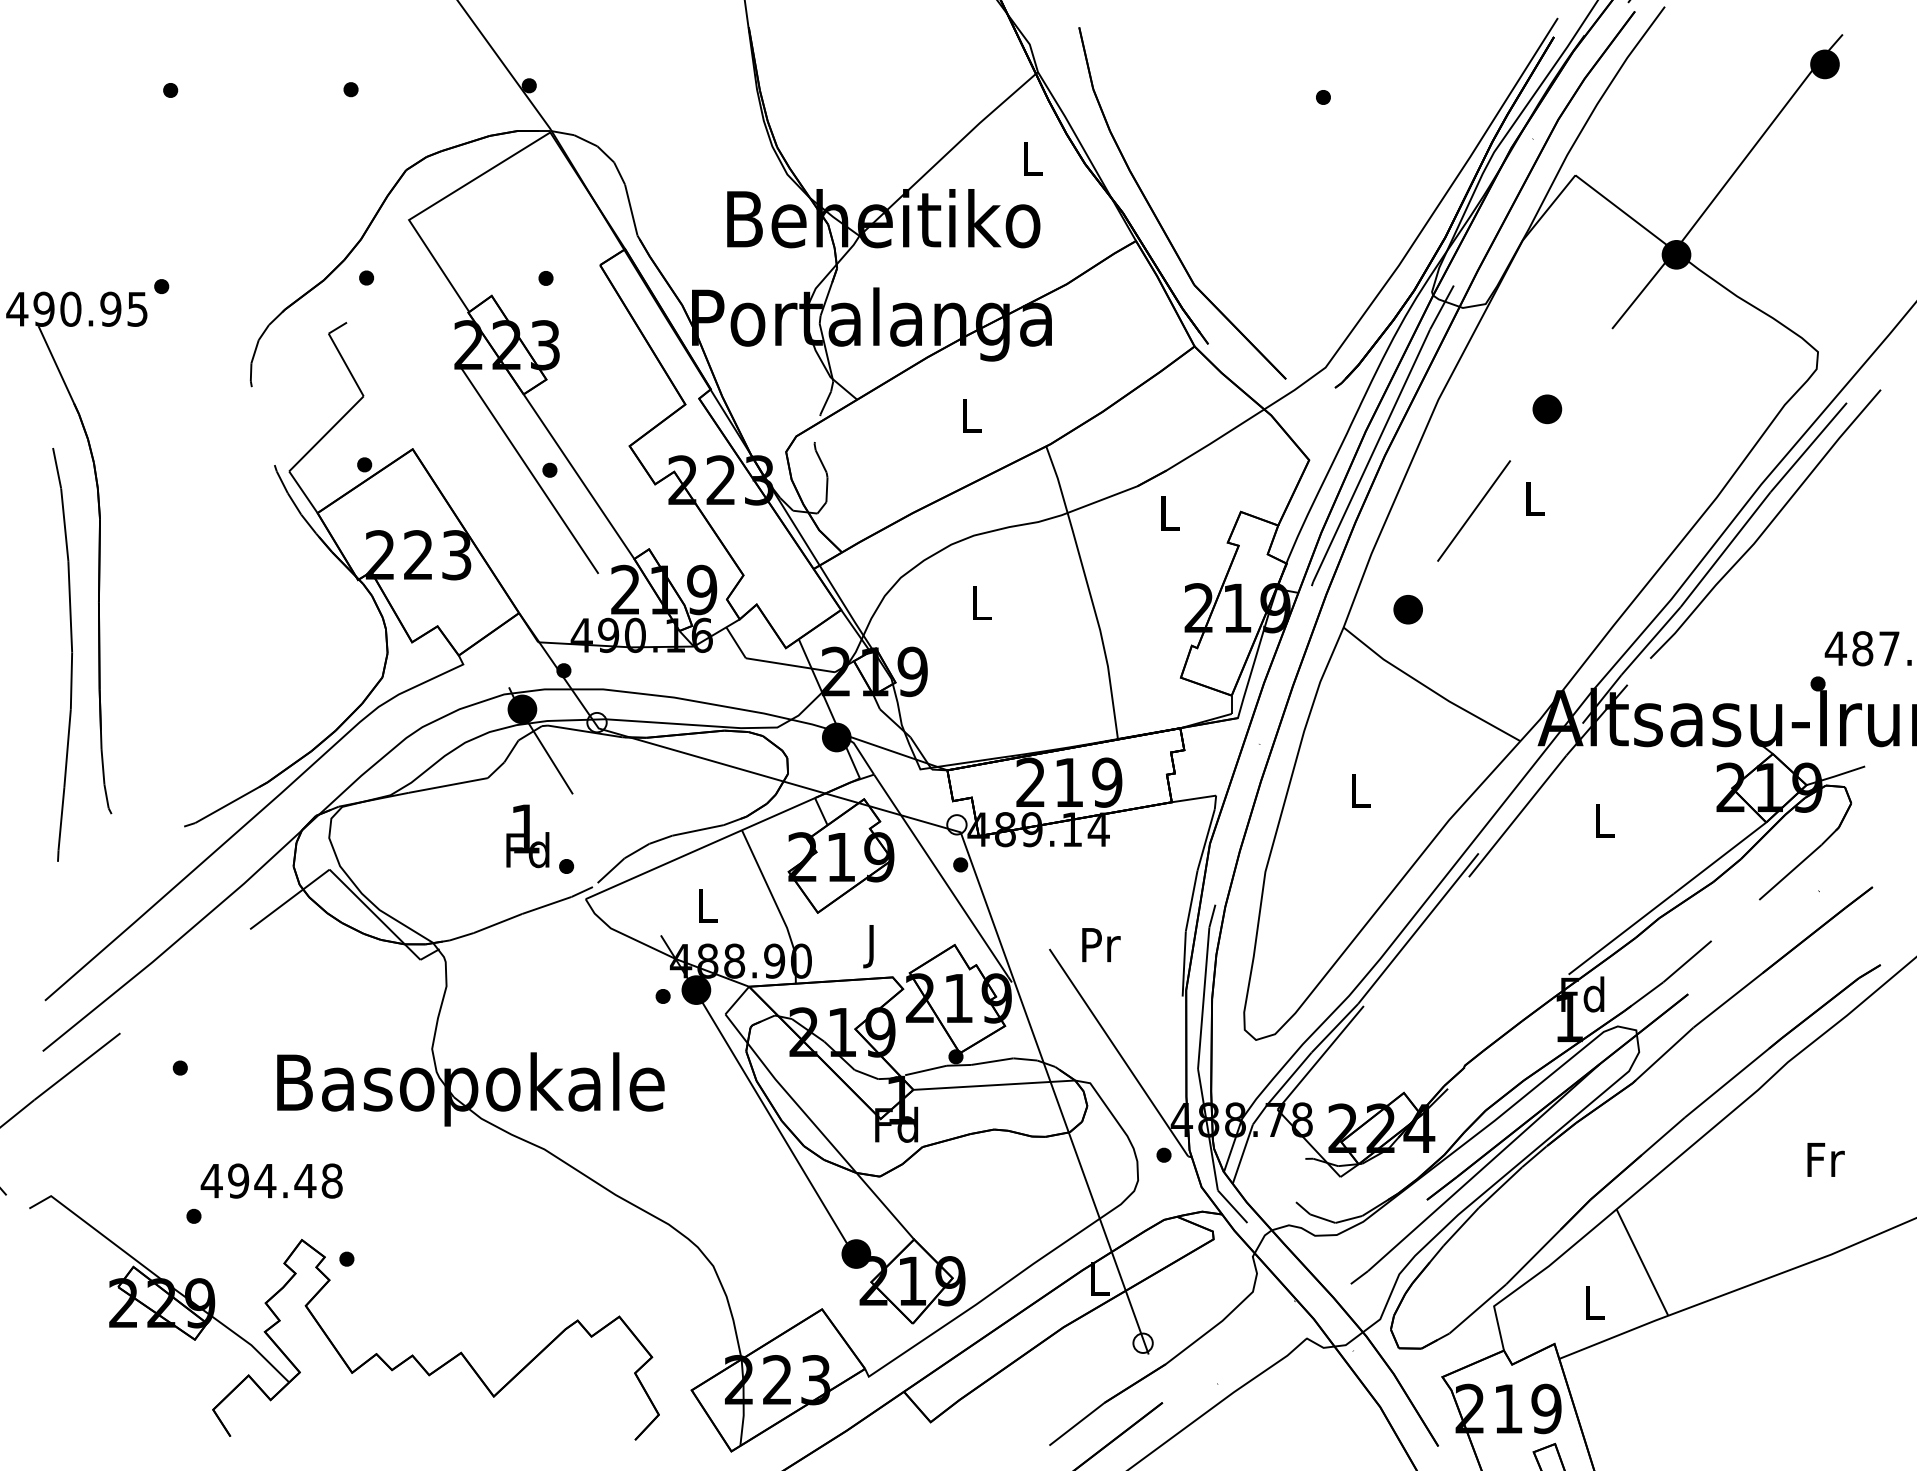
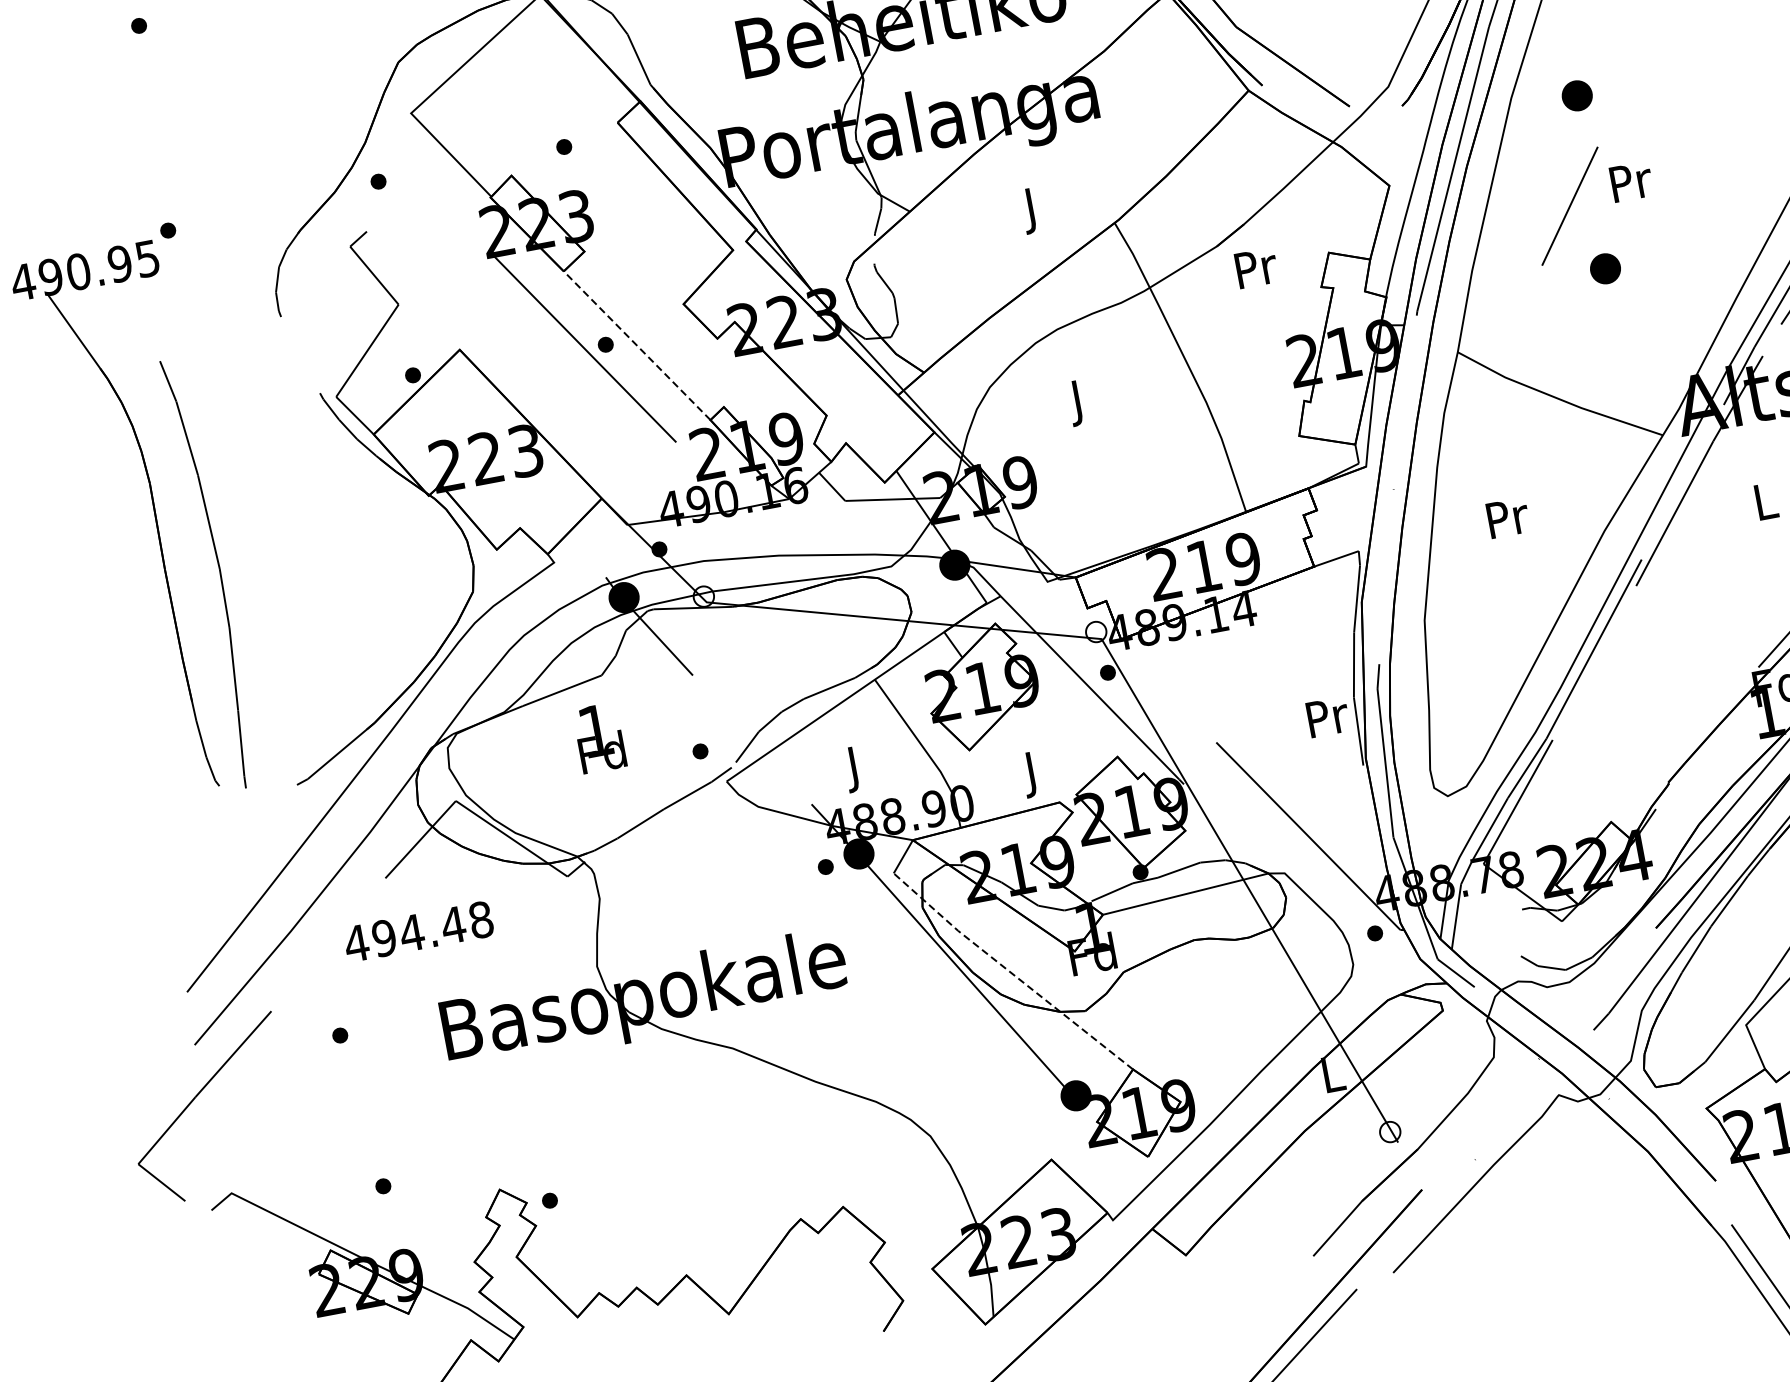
part: (1547, 409) -> (1577, 96), moved
text: (971, 420) -> (1032, 210), L -> J
line: (578, 476) -> (636, 345), solid -> dashed
text: (1535, 499) -> (1631, 182), L -> Pr
text: (1170, 513) -> (1256, 268), L -> Pr
text: (981, 607) -> (1079, 402), L -> J
part: (1407, 609) -> (1604, 268), moved
curve: (71, 654) -> (219, 571), moved
text: (1361, 790) -> (1508, 517), L -> Pr
text: (527, 836) -> (599, 738), moved
text: (707, 910) -> (854, 769), L -> J
text: (1101, 945) -> (1328, 717), moved
line: (817, 1127) -> (1011, 972), solid -> dashed
text: (271, 1180) -> (418, 931), moved

